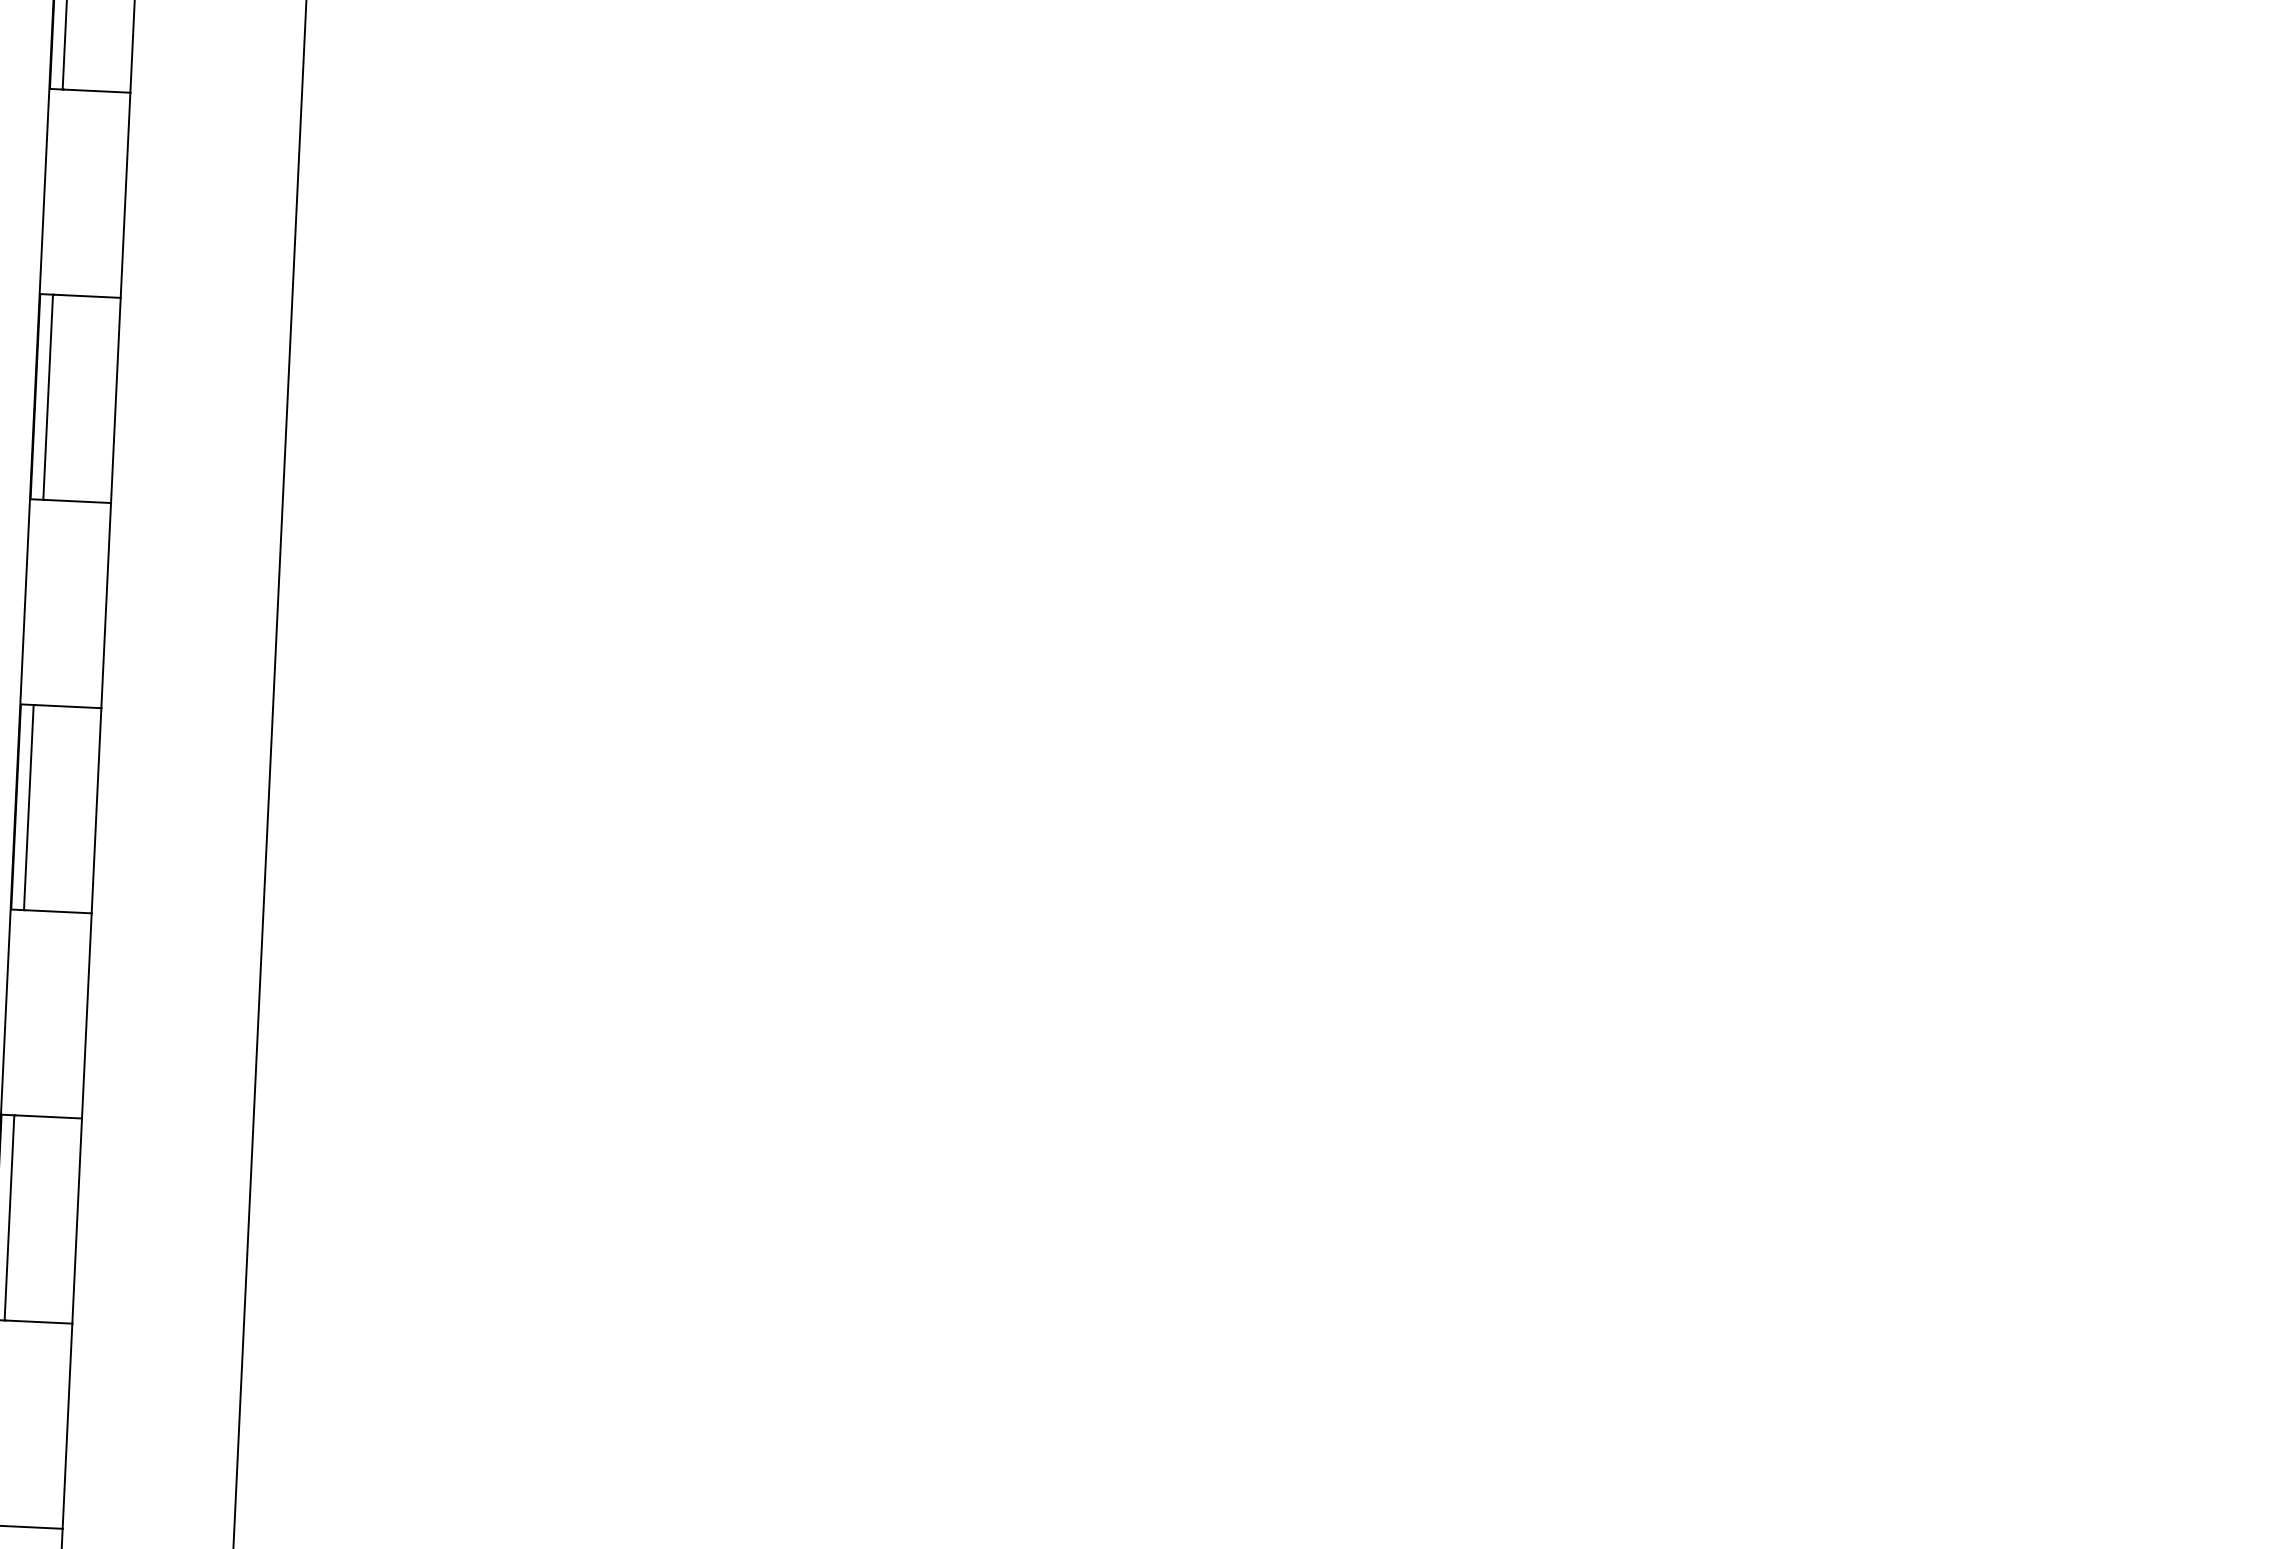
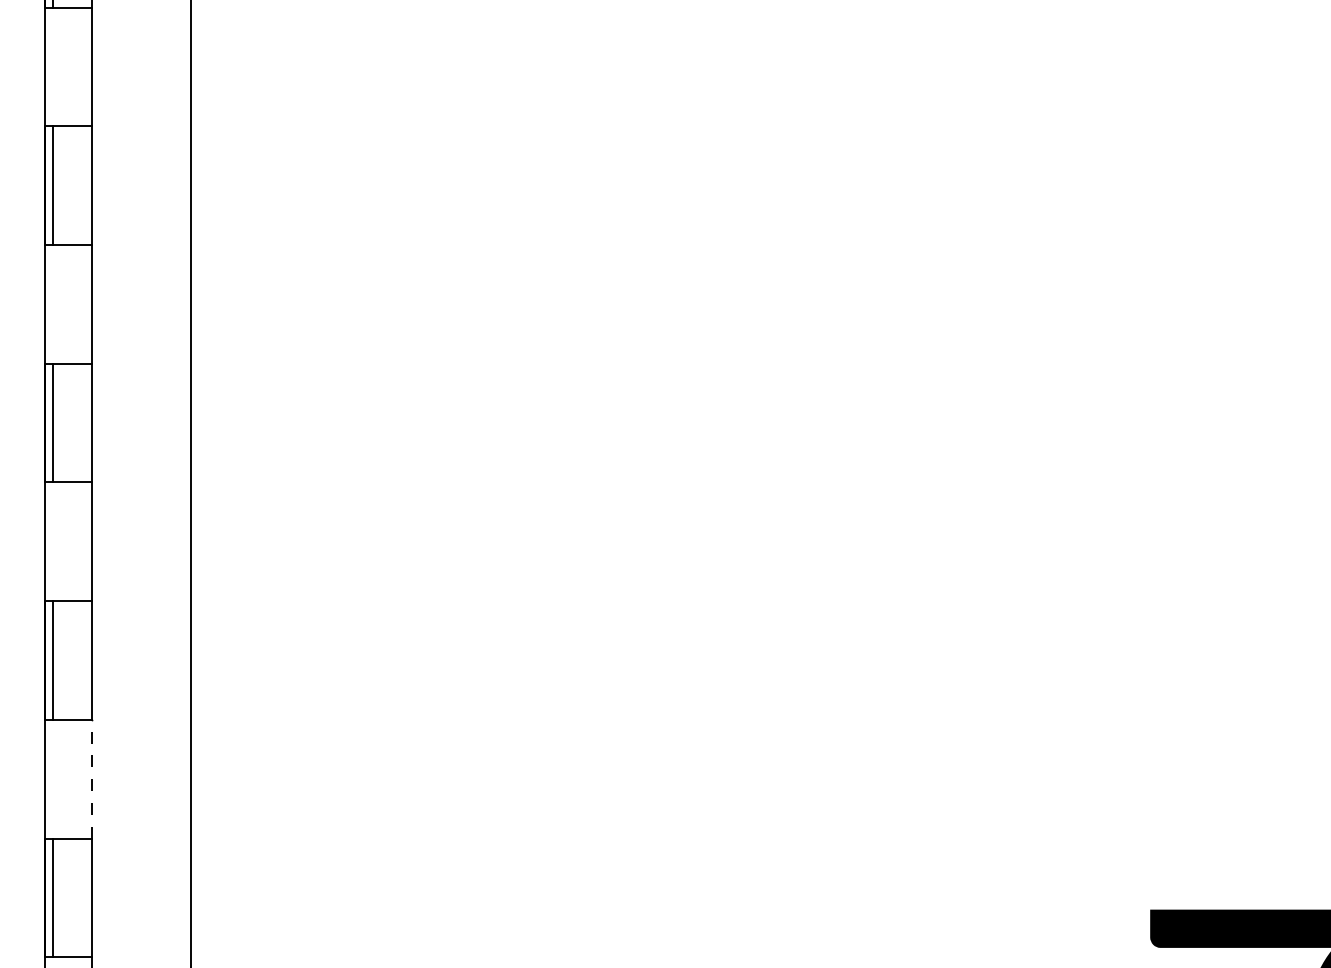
line: (66, 1424) -> (91, 778), solid -> dashed

